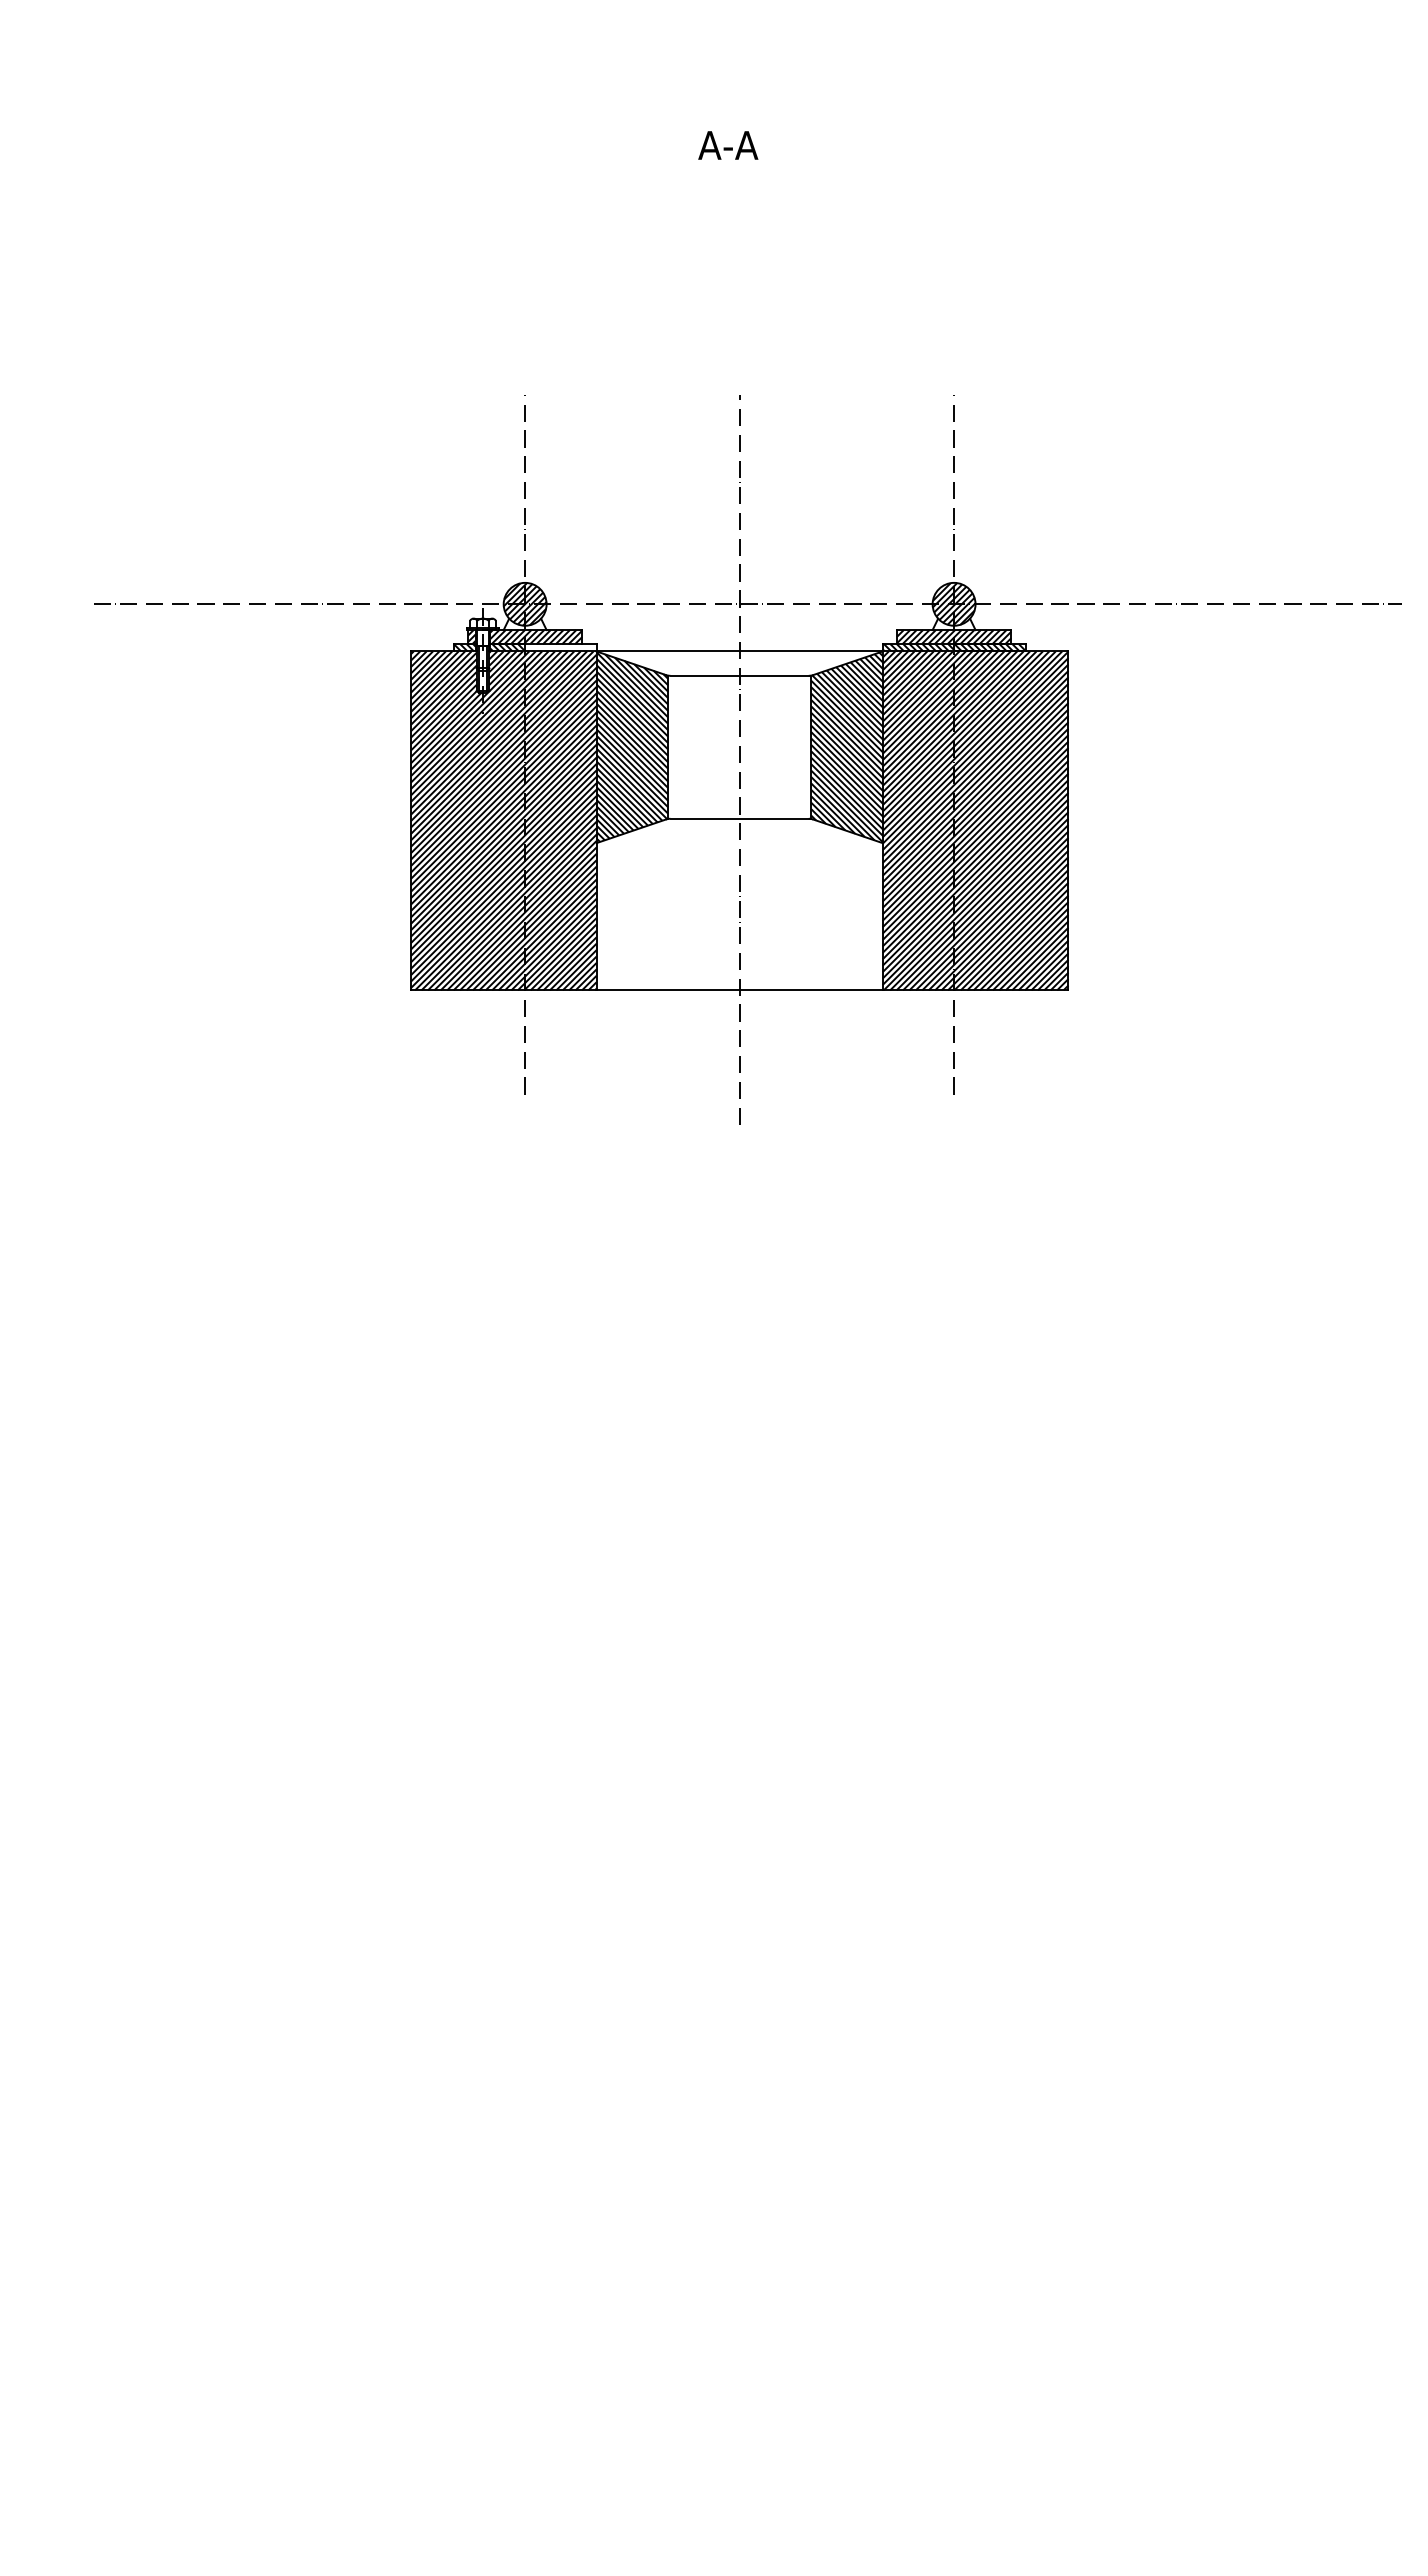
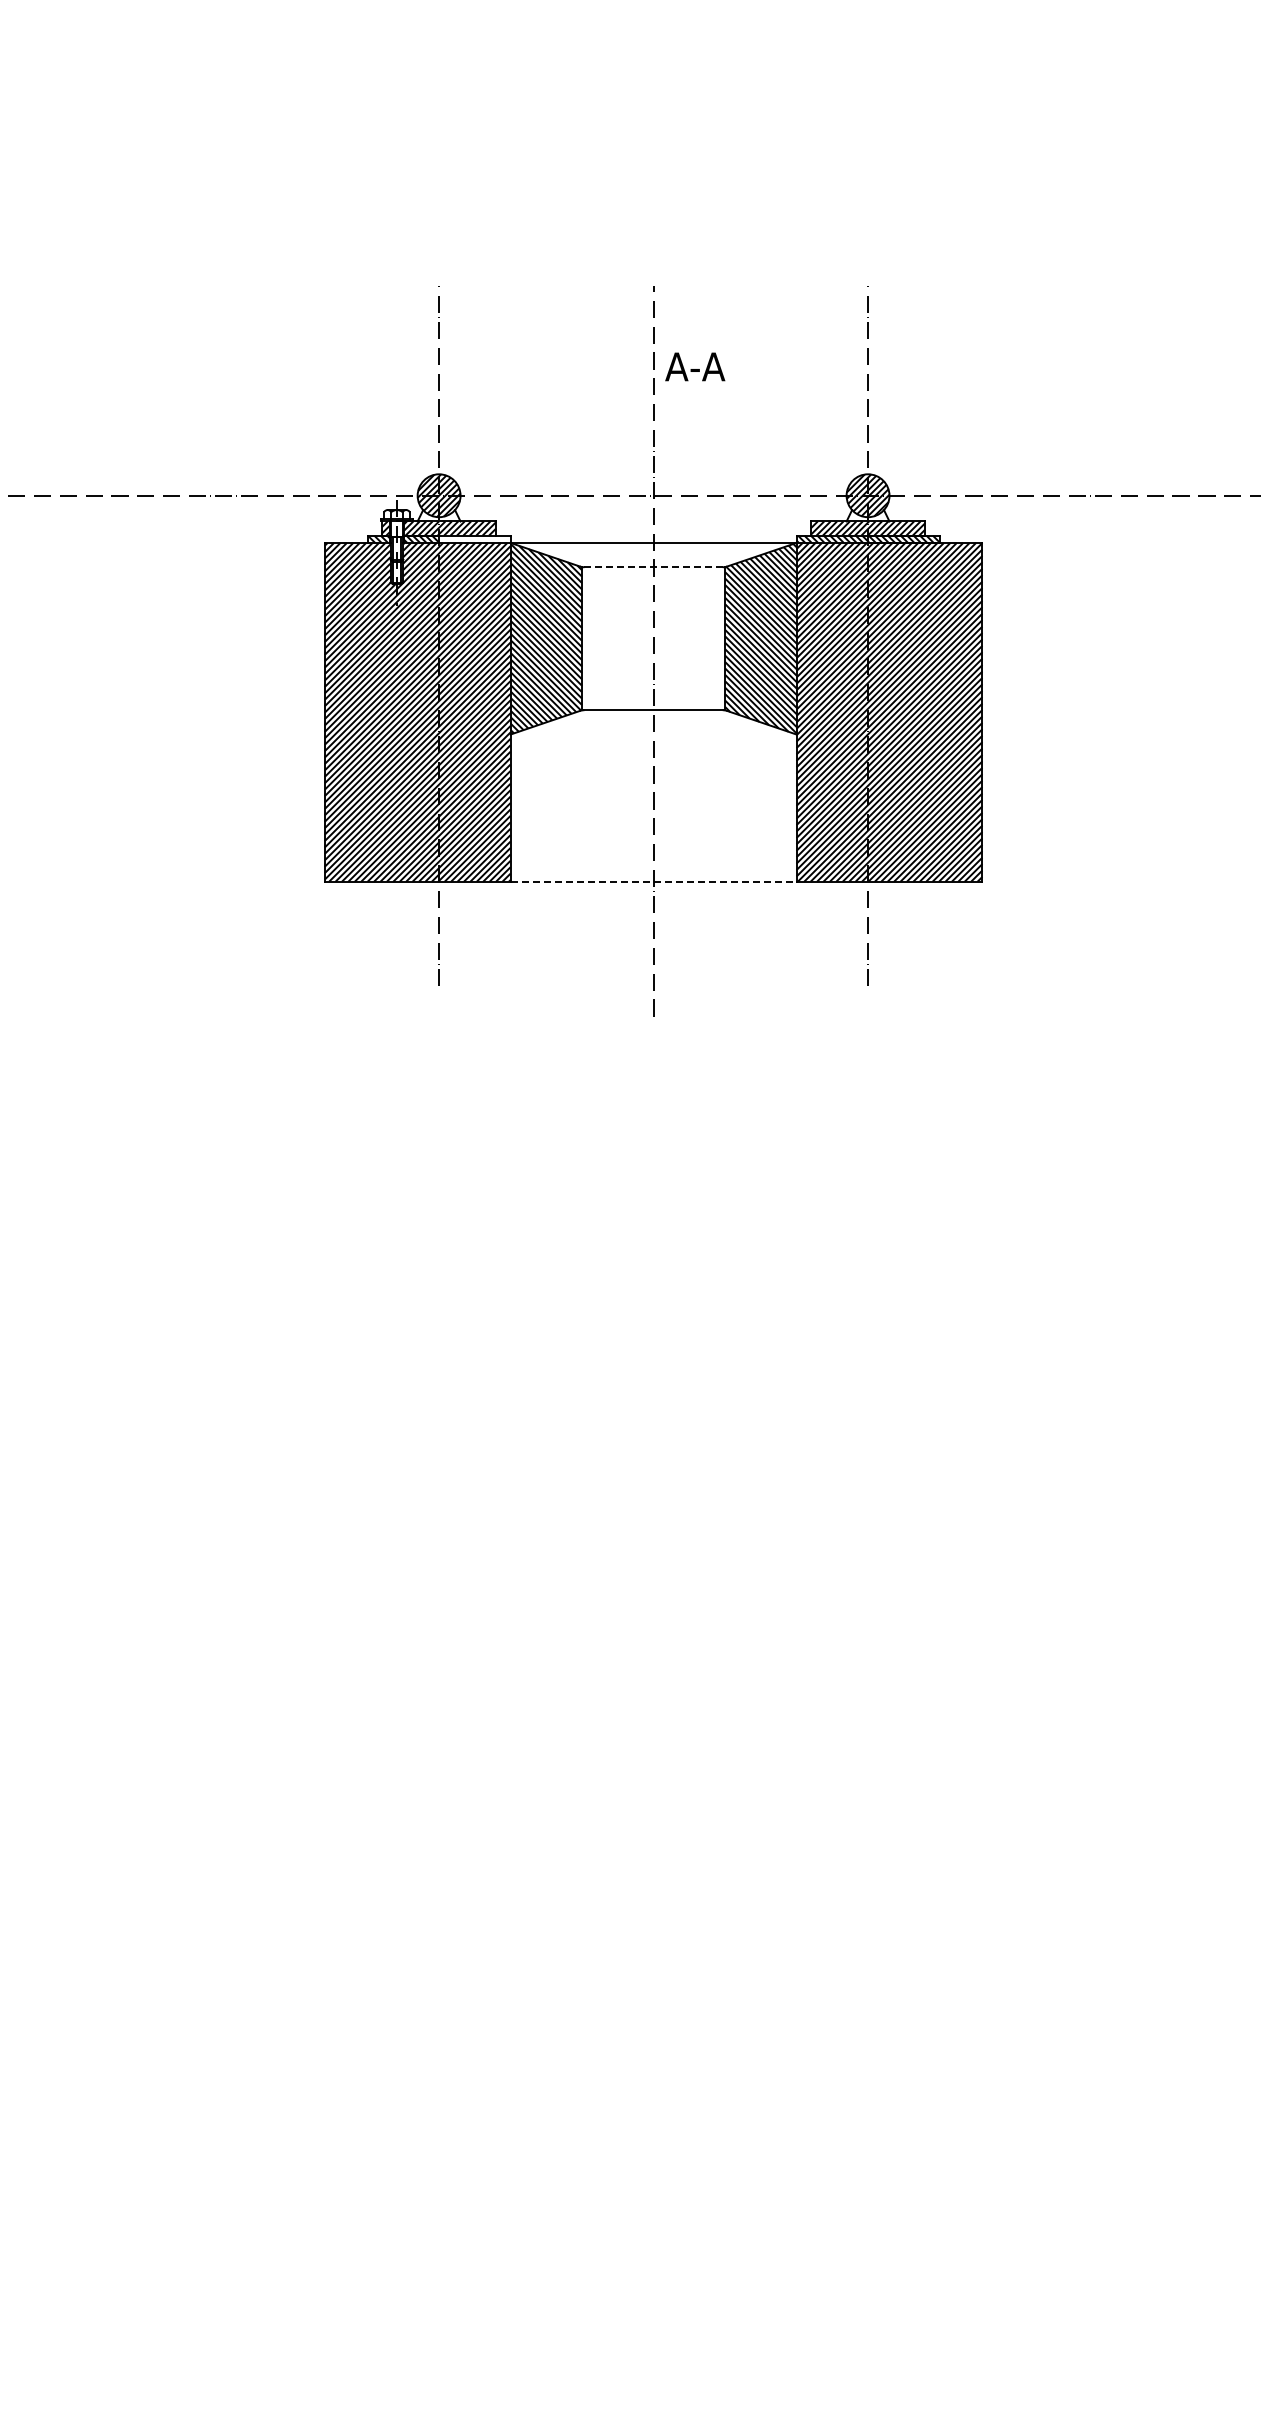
text: (728, 145) -> (695, 366), moved
line: (739, 675) -> (653, 566), solid -> dashed
line: (739, 990) -> (653, 881), solid -> dashed

